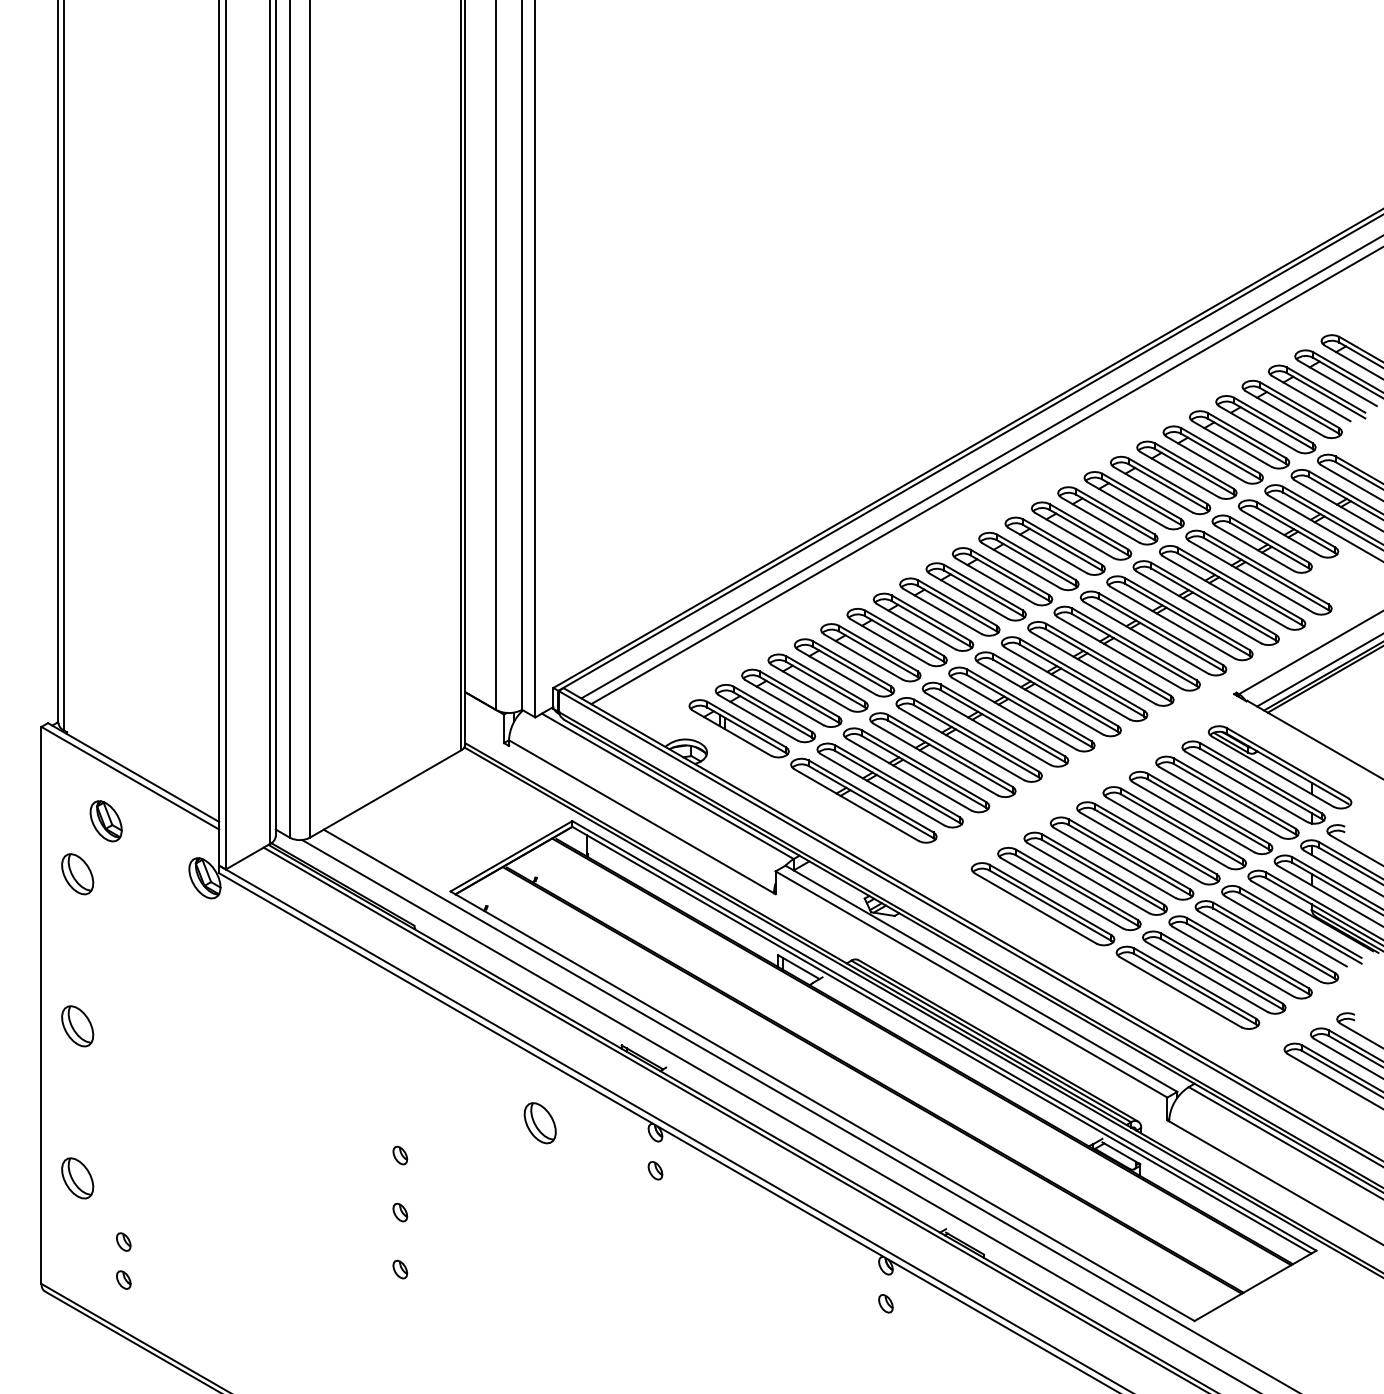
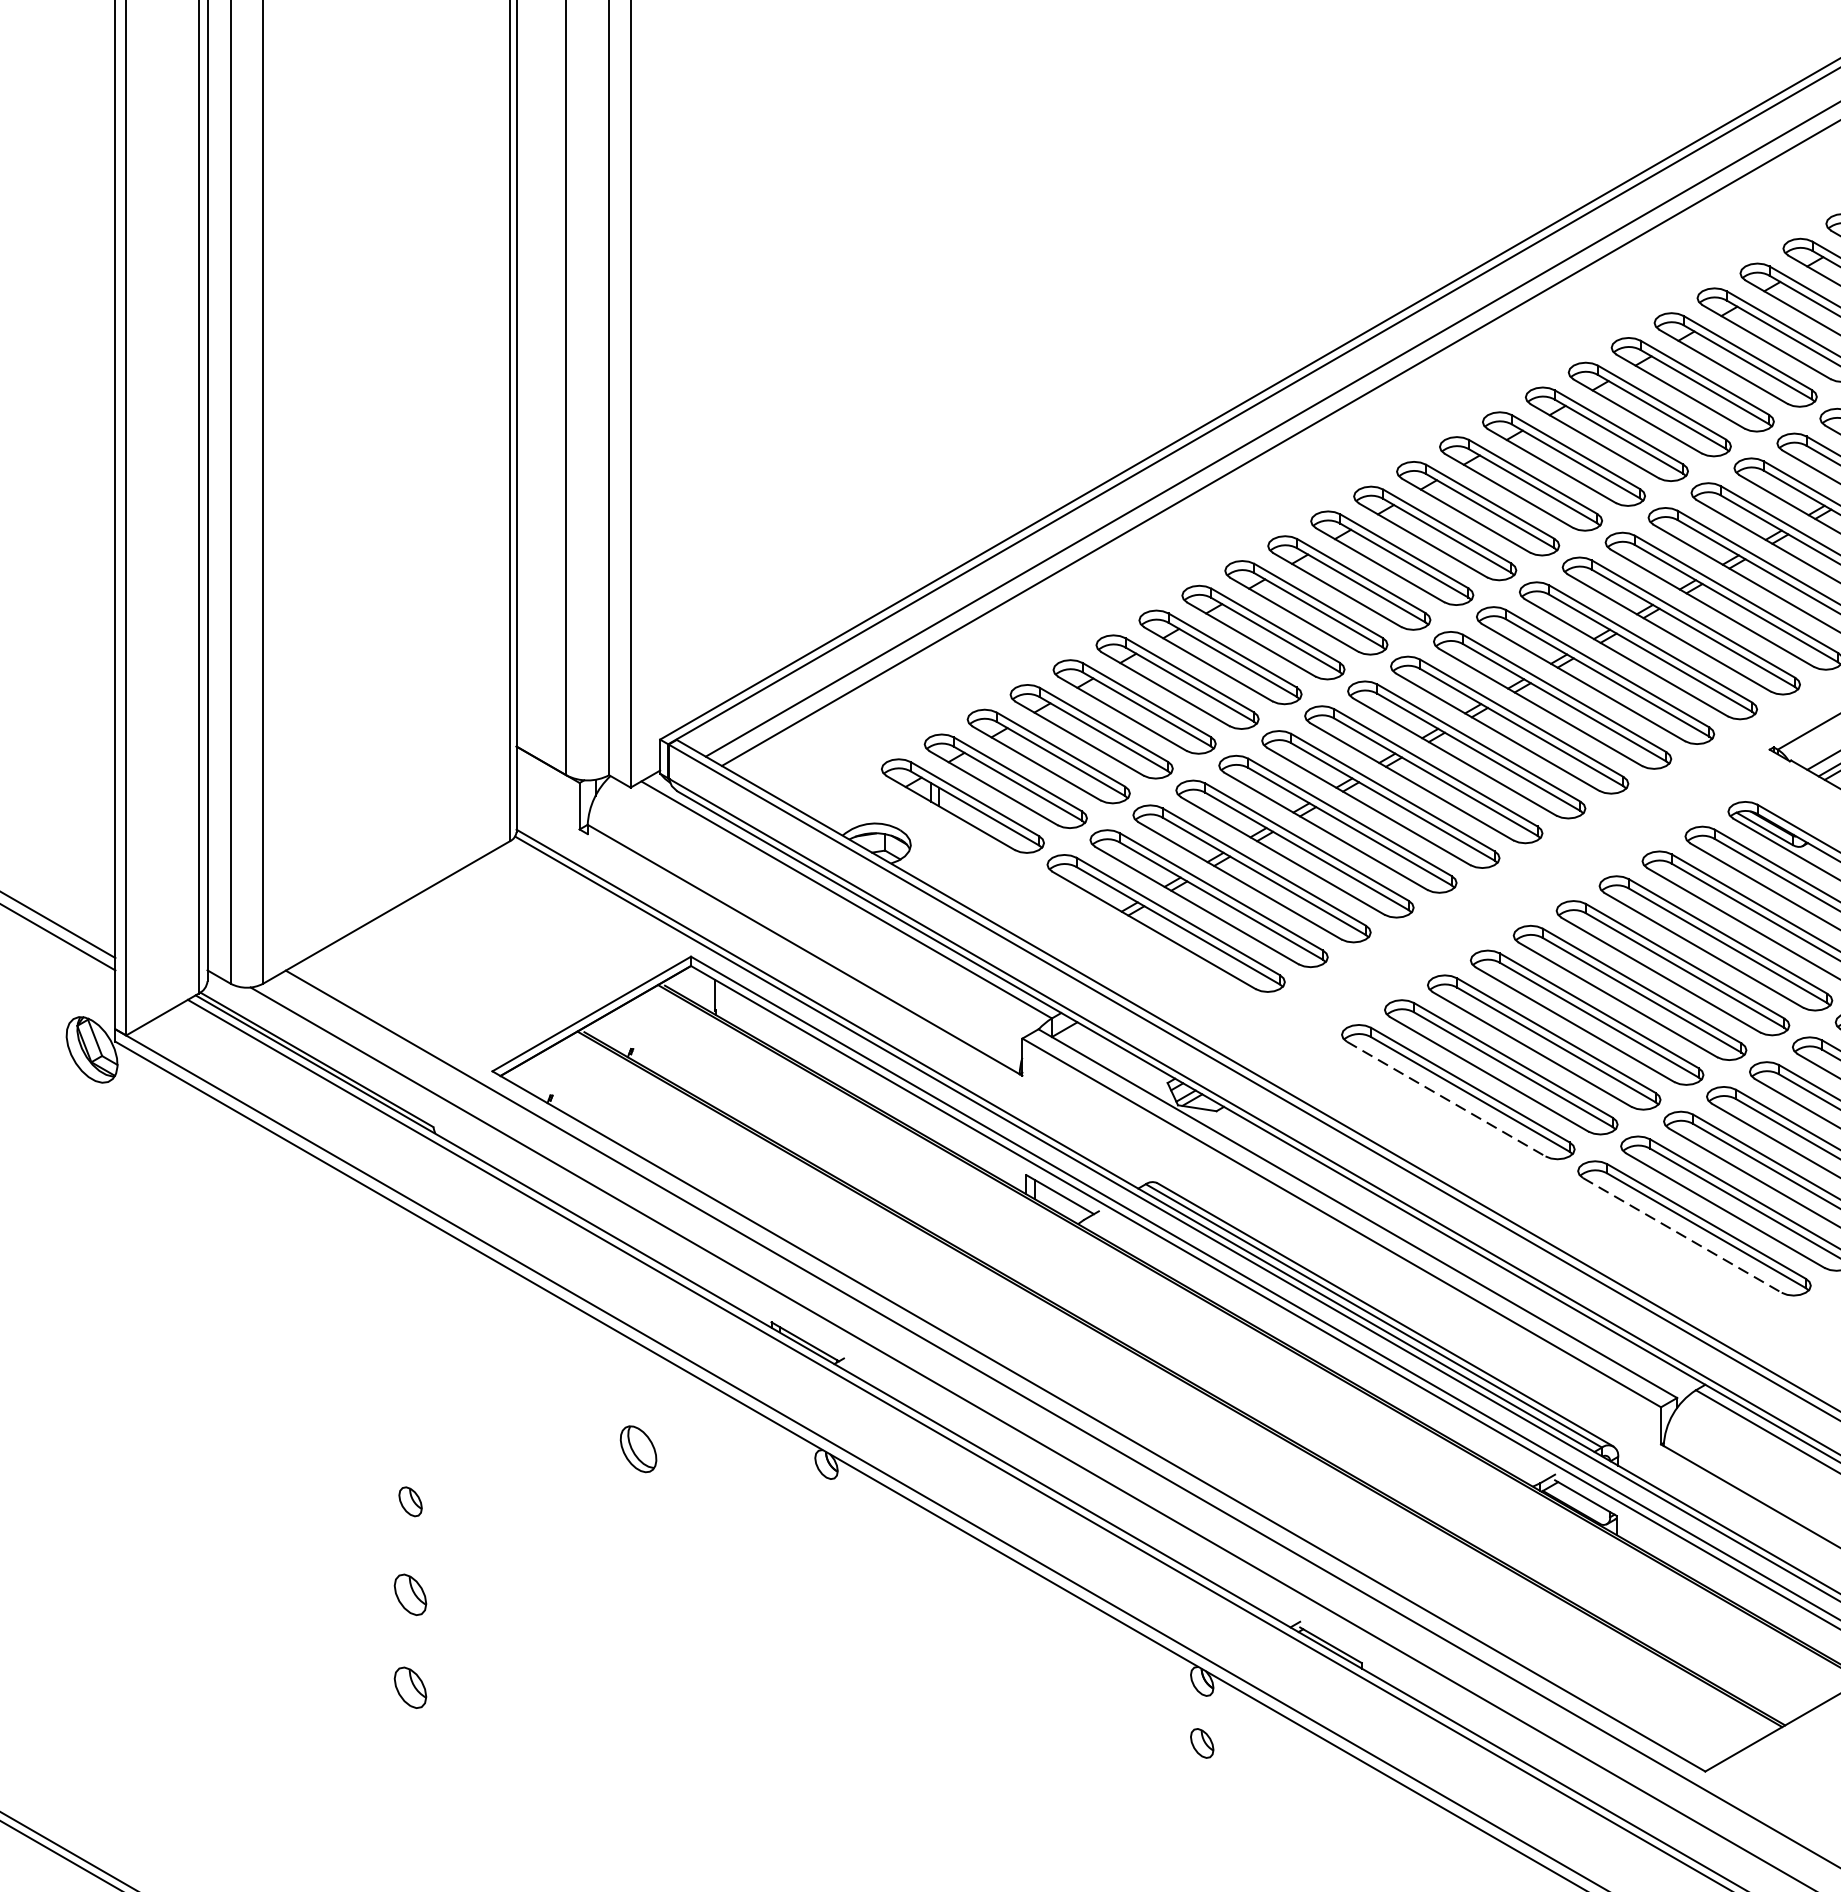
line: (1036, 908) -> (1447, 1099), solid -> dashed
line: (1180, 992) -> (1682, 1236), solid -> dashed
part: (539, 1123) -> (637, 1449), size x0.7
part: (655, 1170) -> (826, 1526), removed
part: (400, 1212) -> (410, 1594), size x1.4
part: (400, 1269) -> (410, 1687), size x1.4

